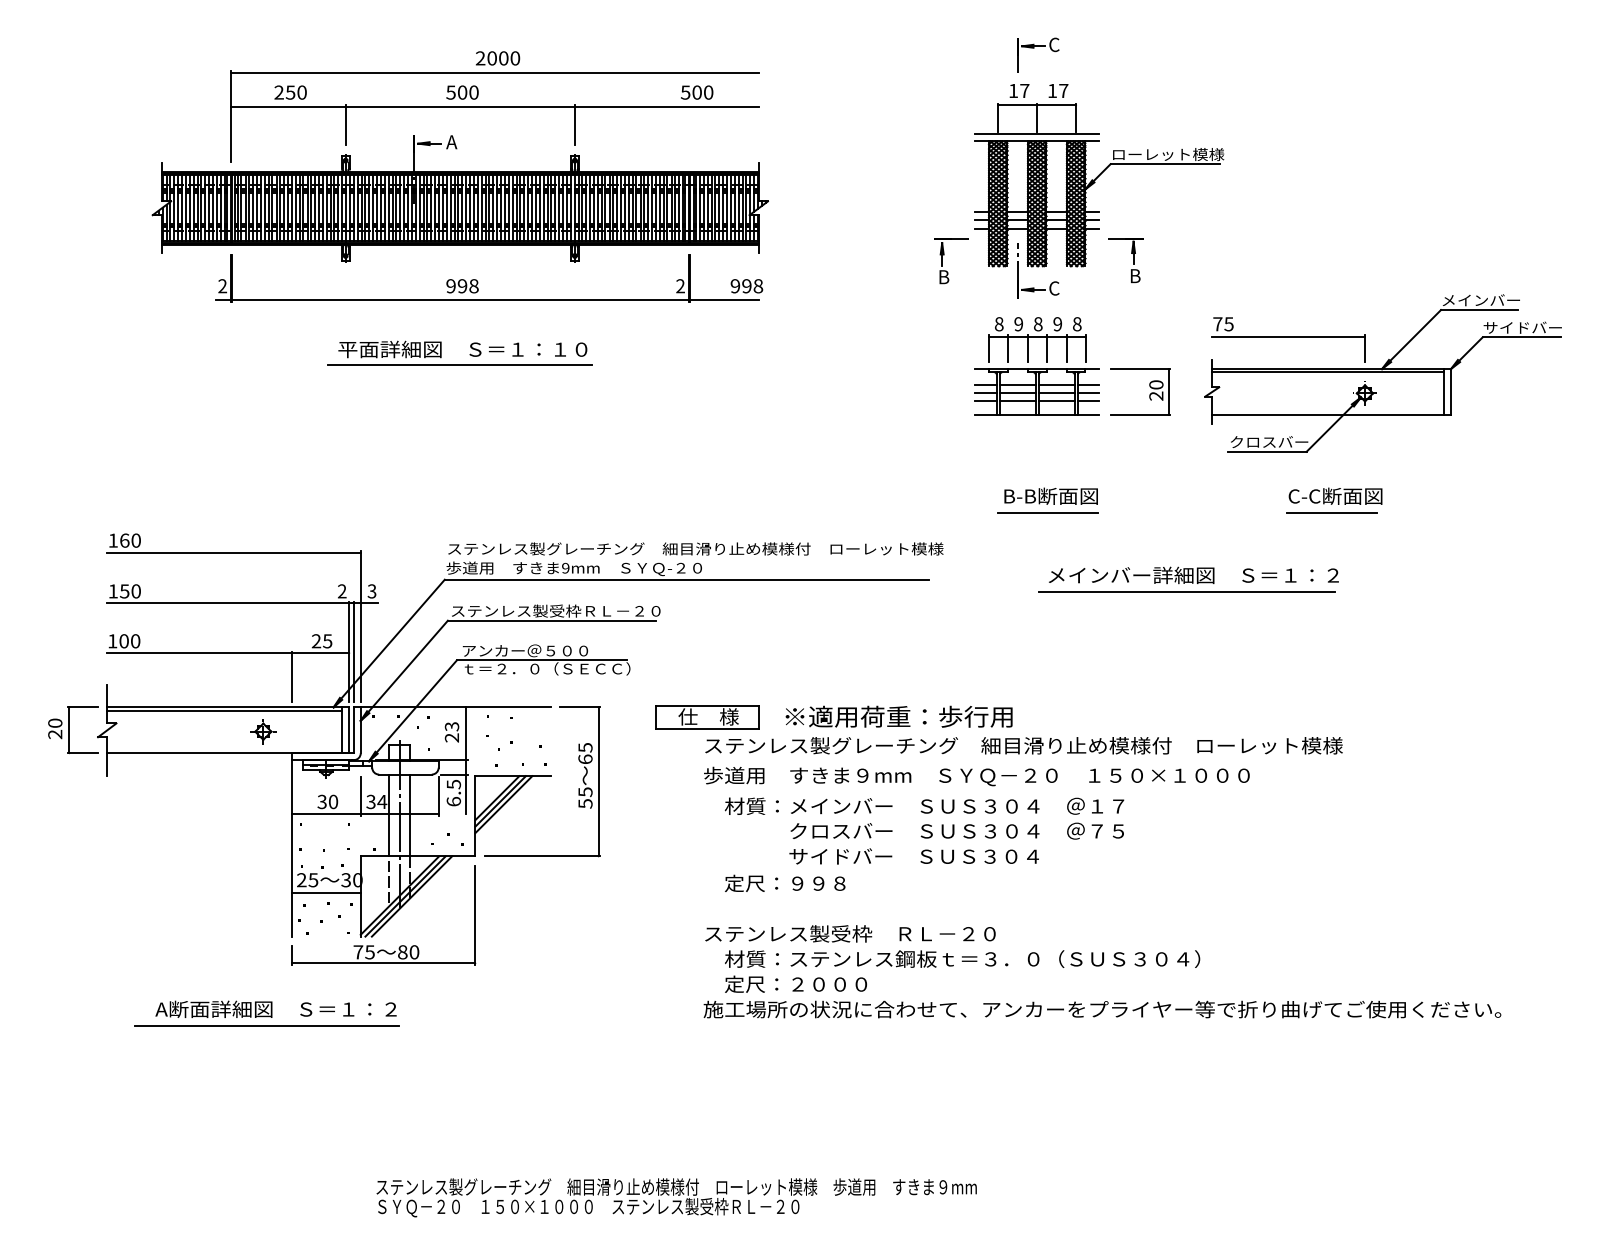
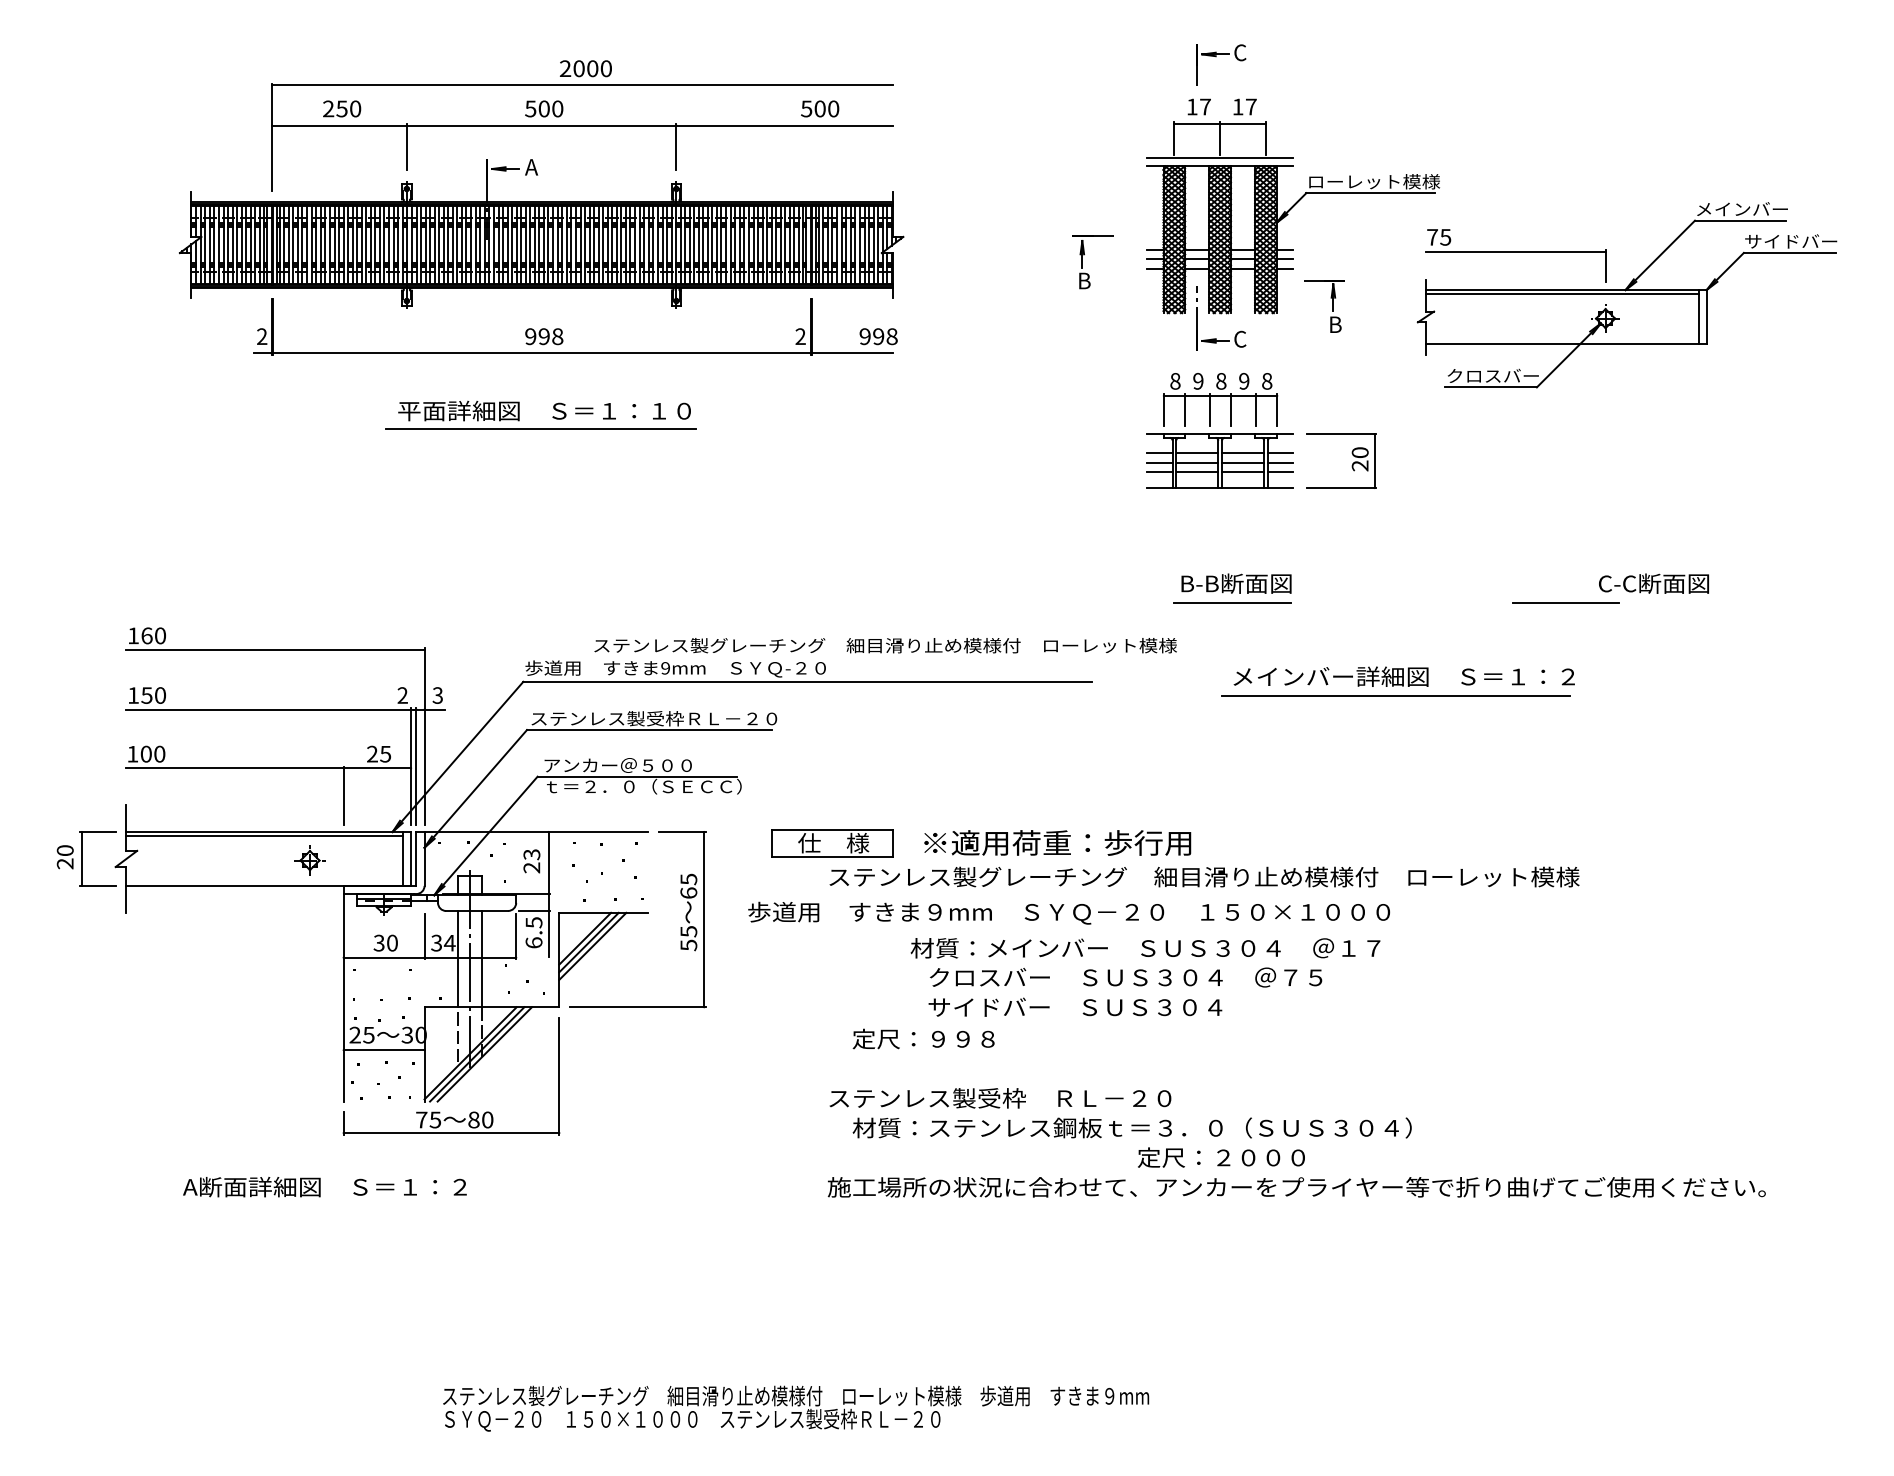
part: (942, 261) -> (1082, 262), moved
part: (1382, 373) -> (1626, 295), moved
text: (1335, 496) -> (1653, 583), moved
text: (695, 548) -> (885, 645), moved
text: (976, 775) -> (1068, 912), moved
text: (924, 806) -> (1145, 948), moved
text: (796, 984) -> (1221, 1157), moved
line: (267, 1026) -> (314, 1207), removed

